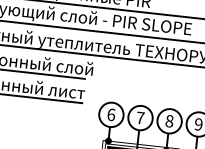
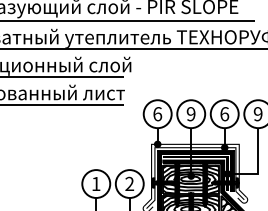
text: (139, 118) -> (190, 114), 7 -> 9
text: (169, 121) -> (224, 114), 8 -> 6

